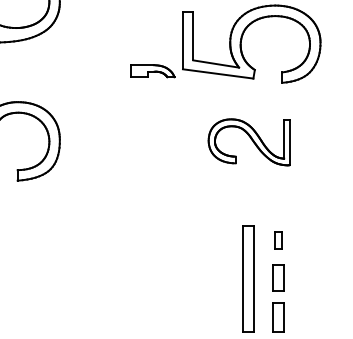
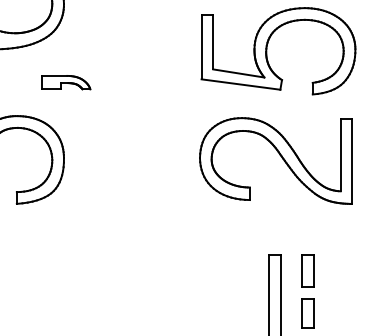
part: (152, 71) -> (65, 82), moved
part: (249, 142) -> (276, 161), size x1.67
part: (278, 240) -> (308, 270), size x1.67

